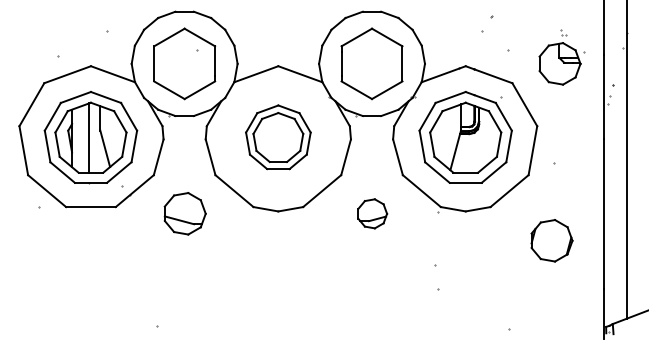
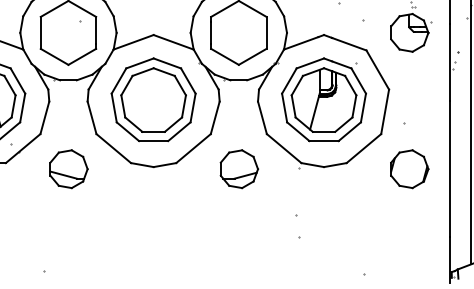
part: (278, 136) -> (153, 98), size x1.43
part: (372, 213) -> (239, 168), size x1.43
part: (551, 240) -> (409, 168), moved

